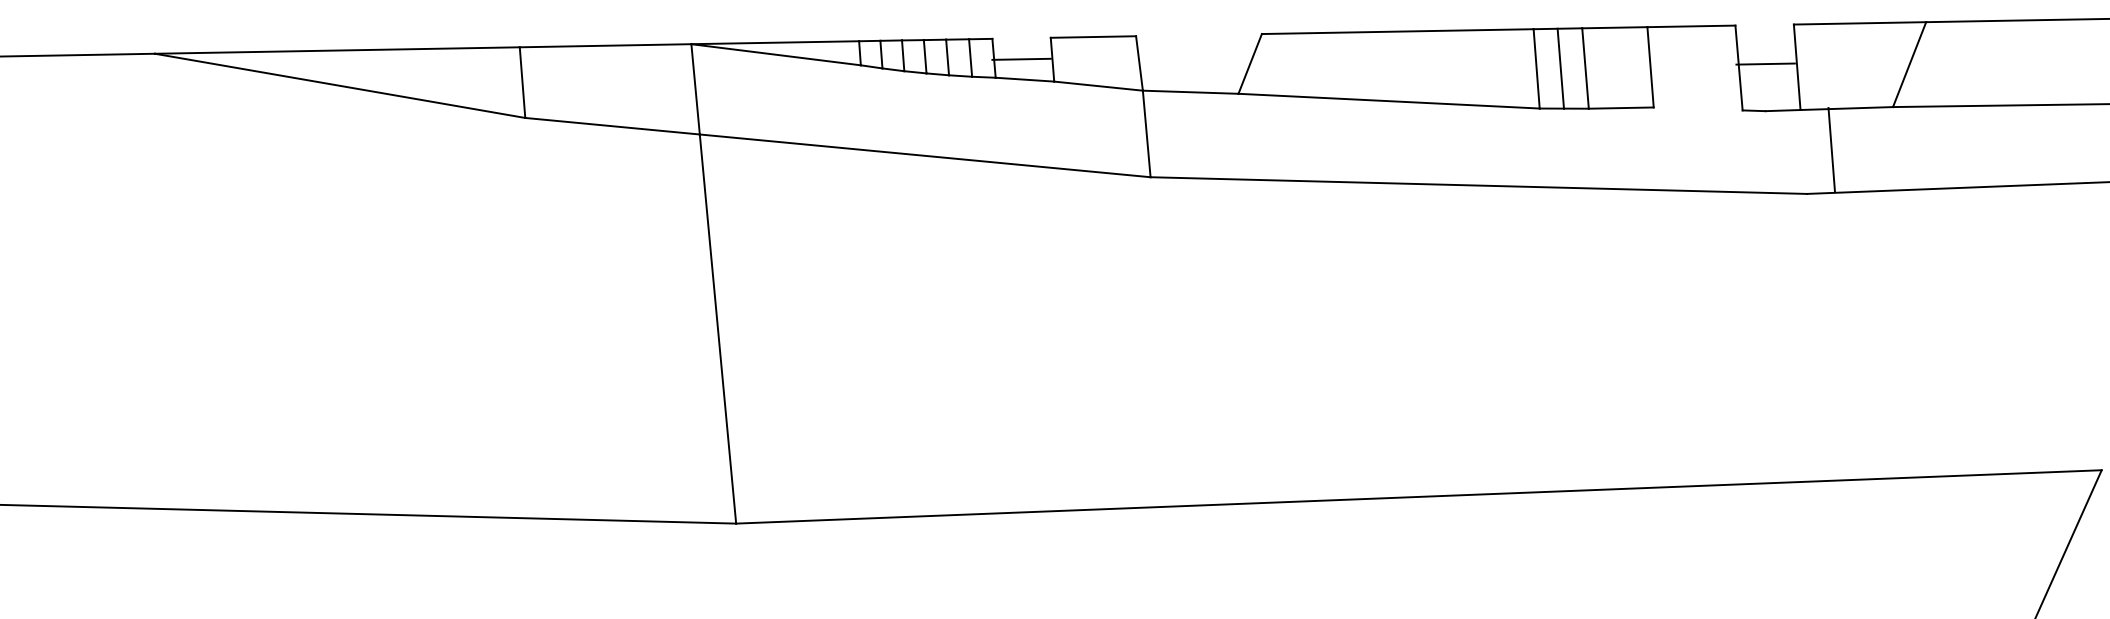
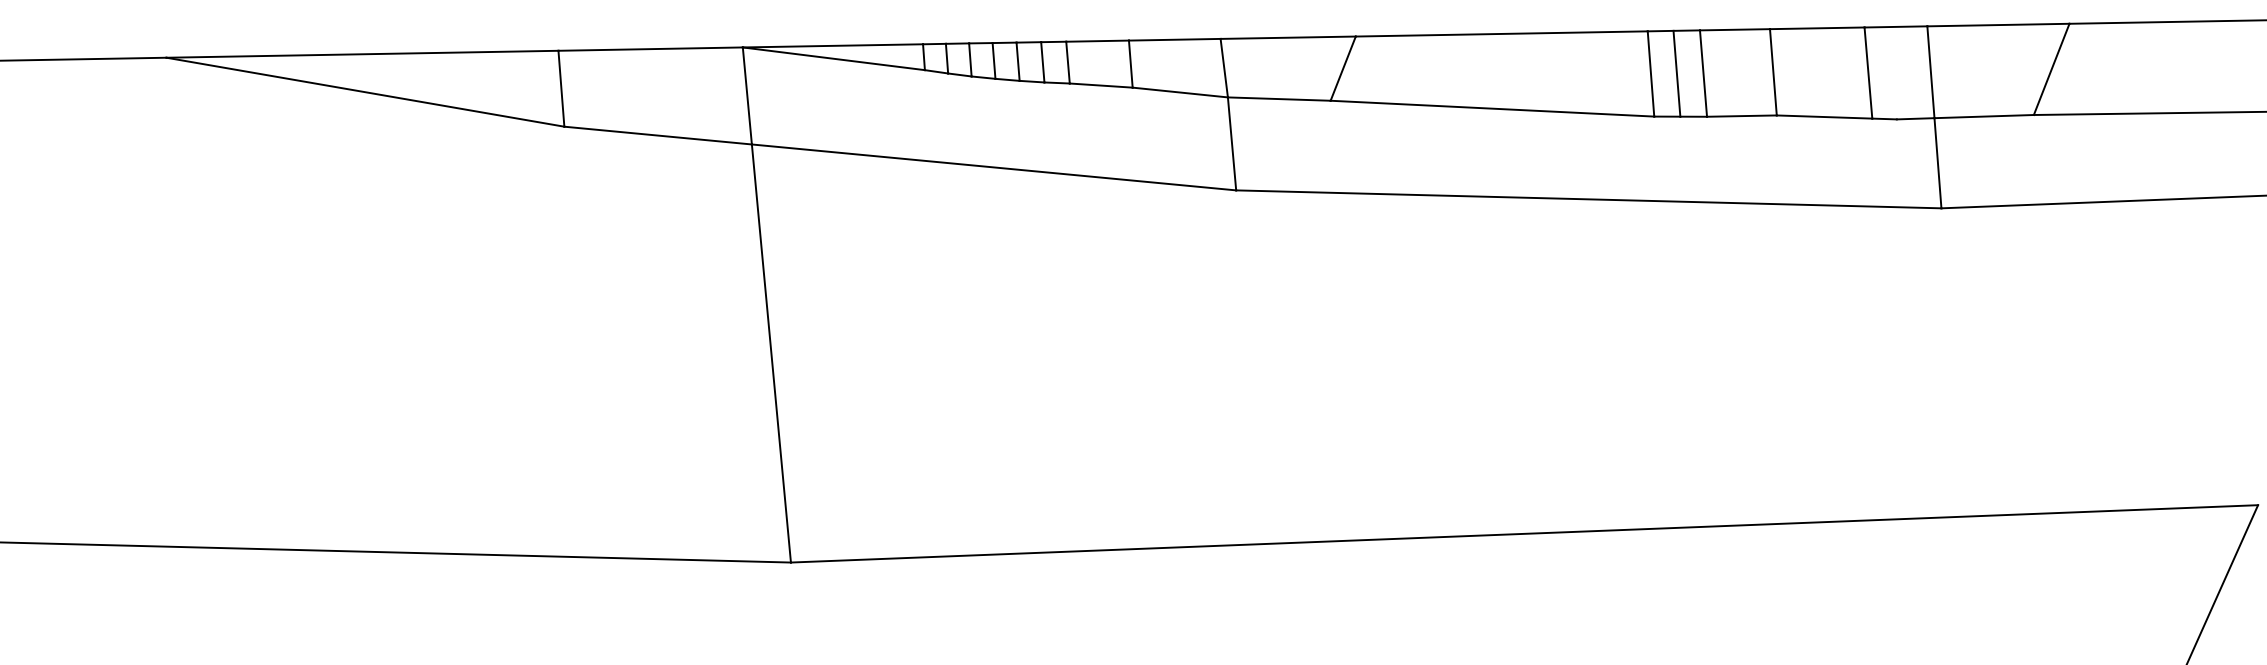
line: (1198, 35) -> (1287, 38), added
line: (1021, 58) -> (1097, 40), moved
line: (1765, 63) -> (1895, 26), moved
line: (1697, 108) -> (1823, 116), added
line: (1831, 149) -> (1937, 162), moved

